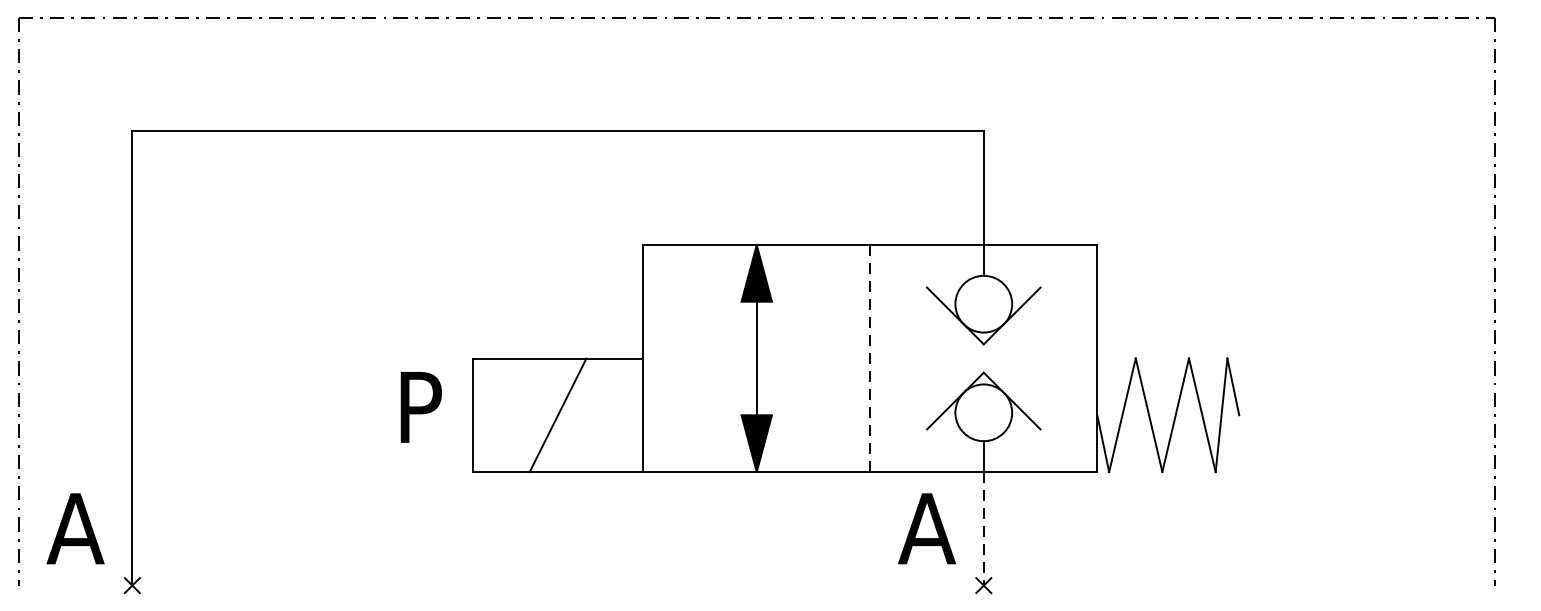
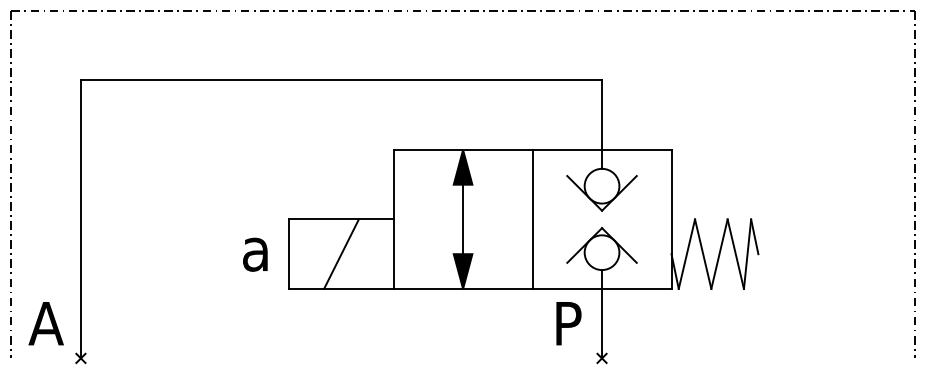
line: (870, 356) -> (532, 218), dashed -> solid
text: (419, 407) -> (256, 249), P -> a
text: (925, 528) -> (566, 323), A -> P
line: (984, 528) -> (602, 323), dashed -> solid

